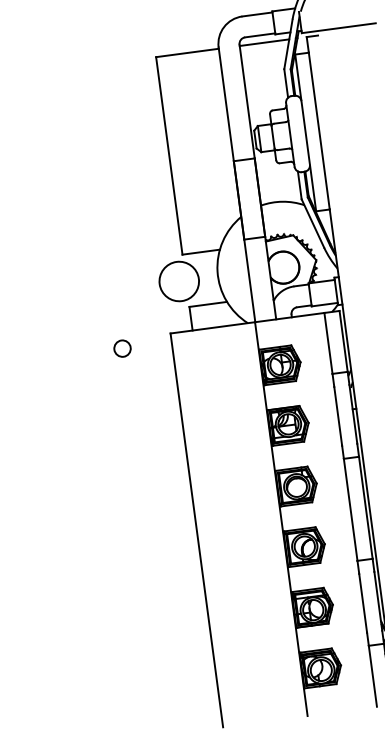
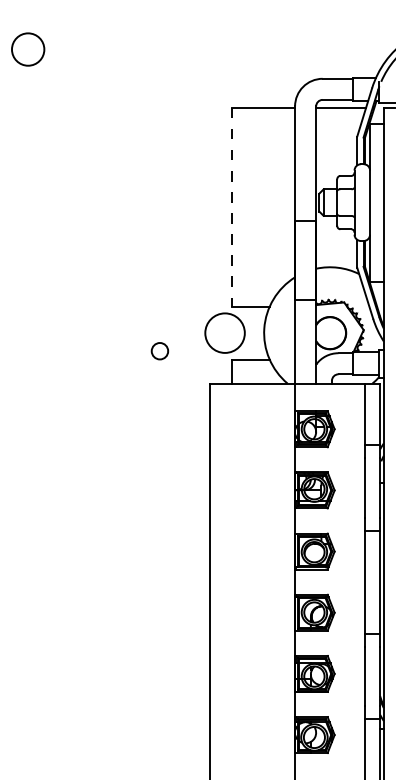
line: (169, 156) -> (231, 207), solid -> dashed
circle: (122, 348) -> (159, 351), moved

